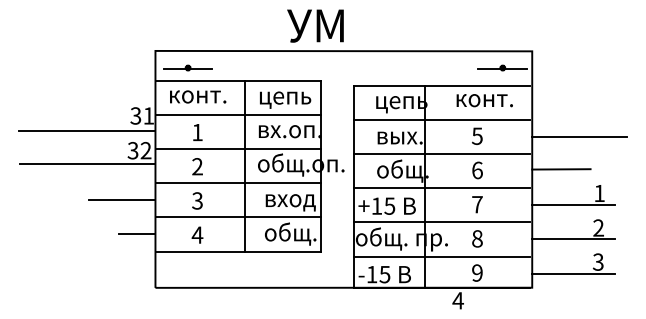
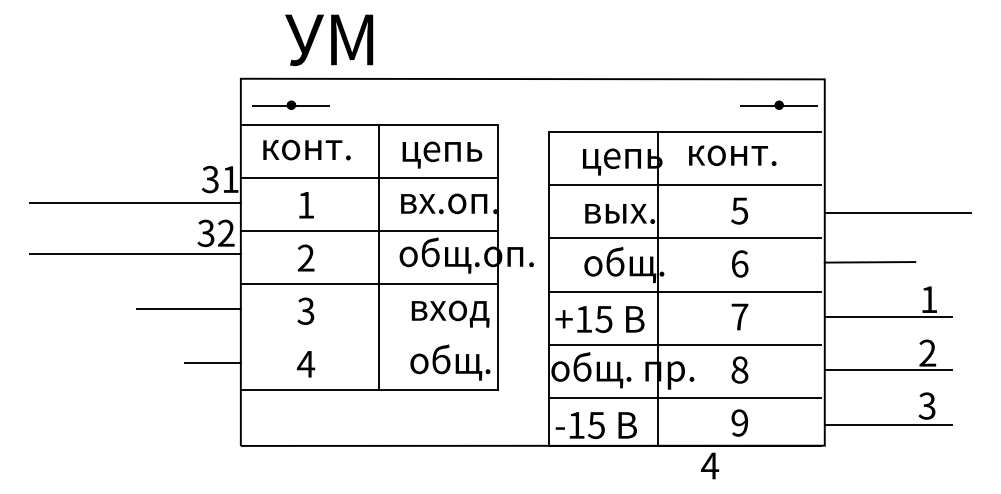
text: (315, 25) -> (329, 39), moved
text: (484, 100) -> (732, 155), moved
line: (237, 217) -> (367, 336), removed

